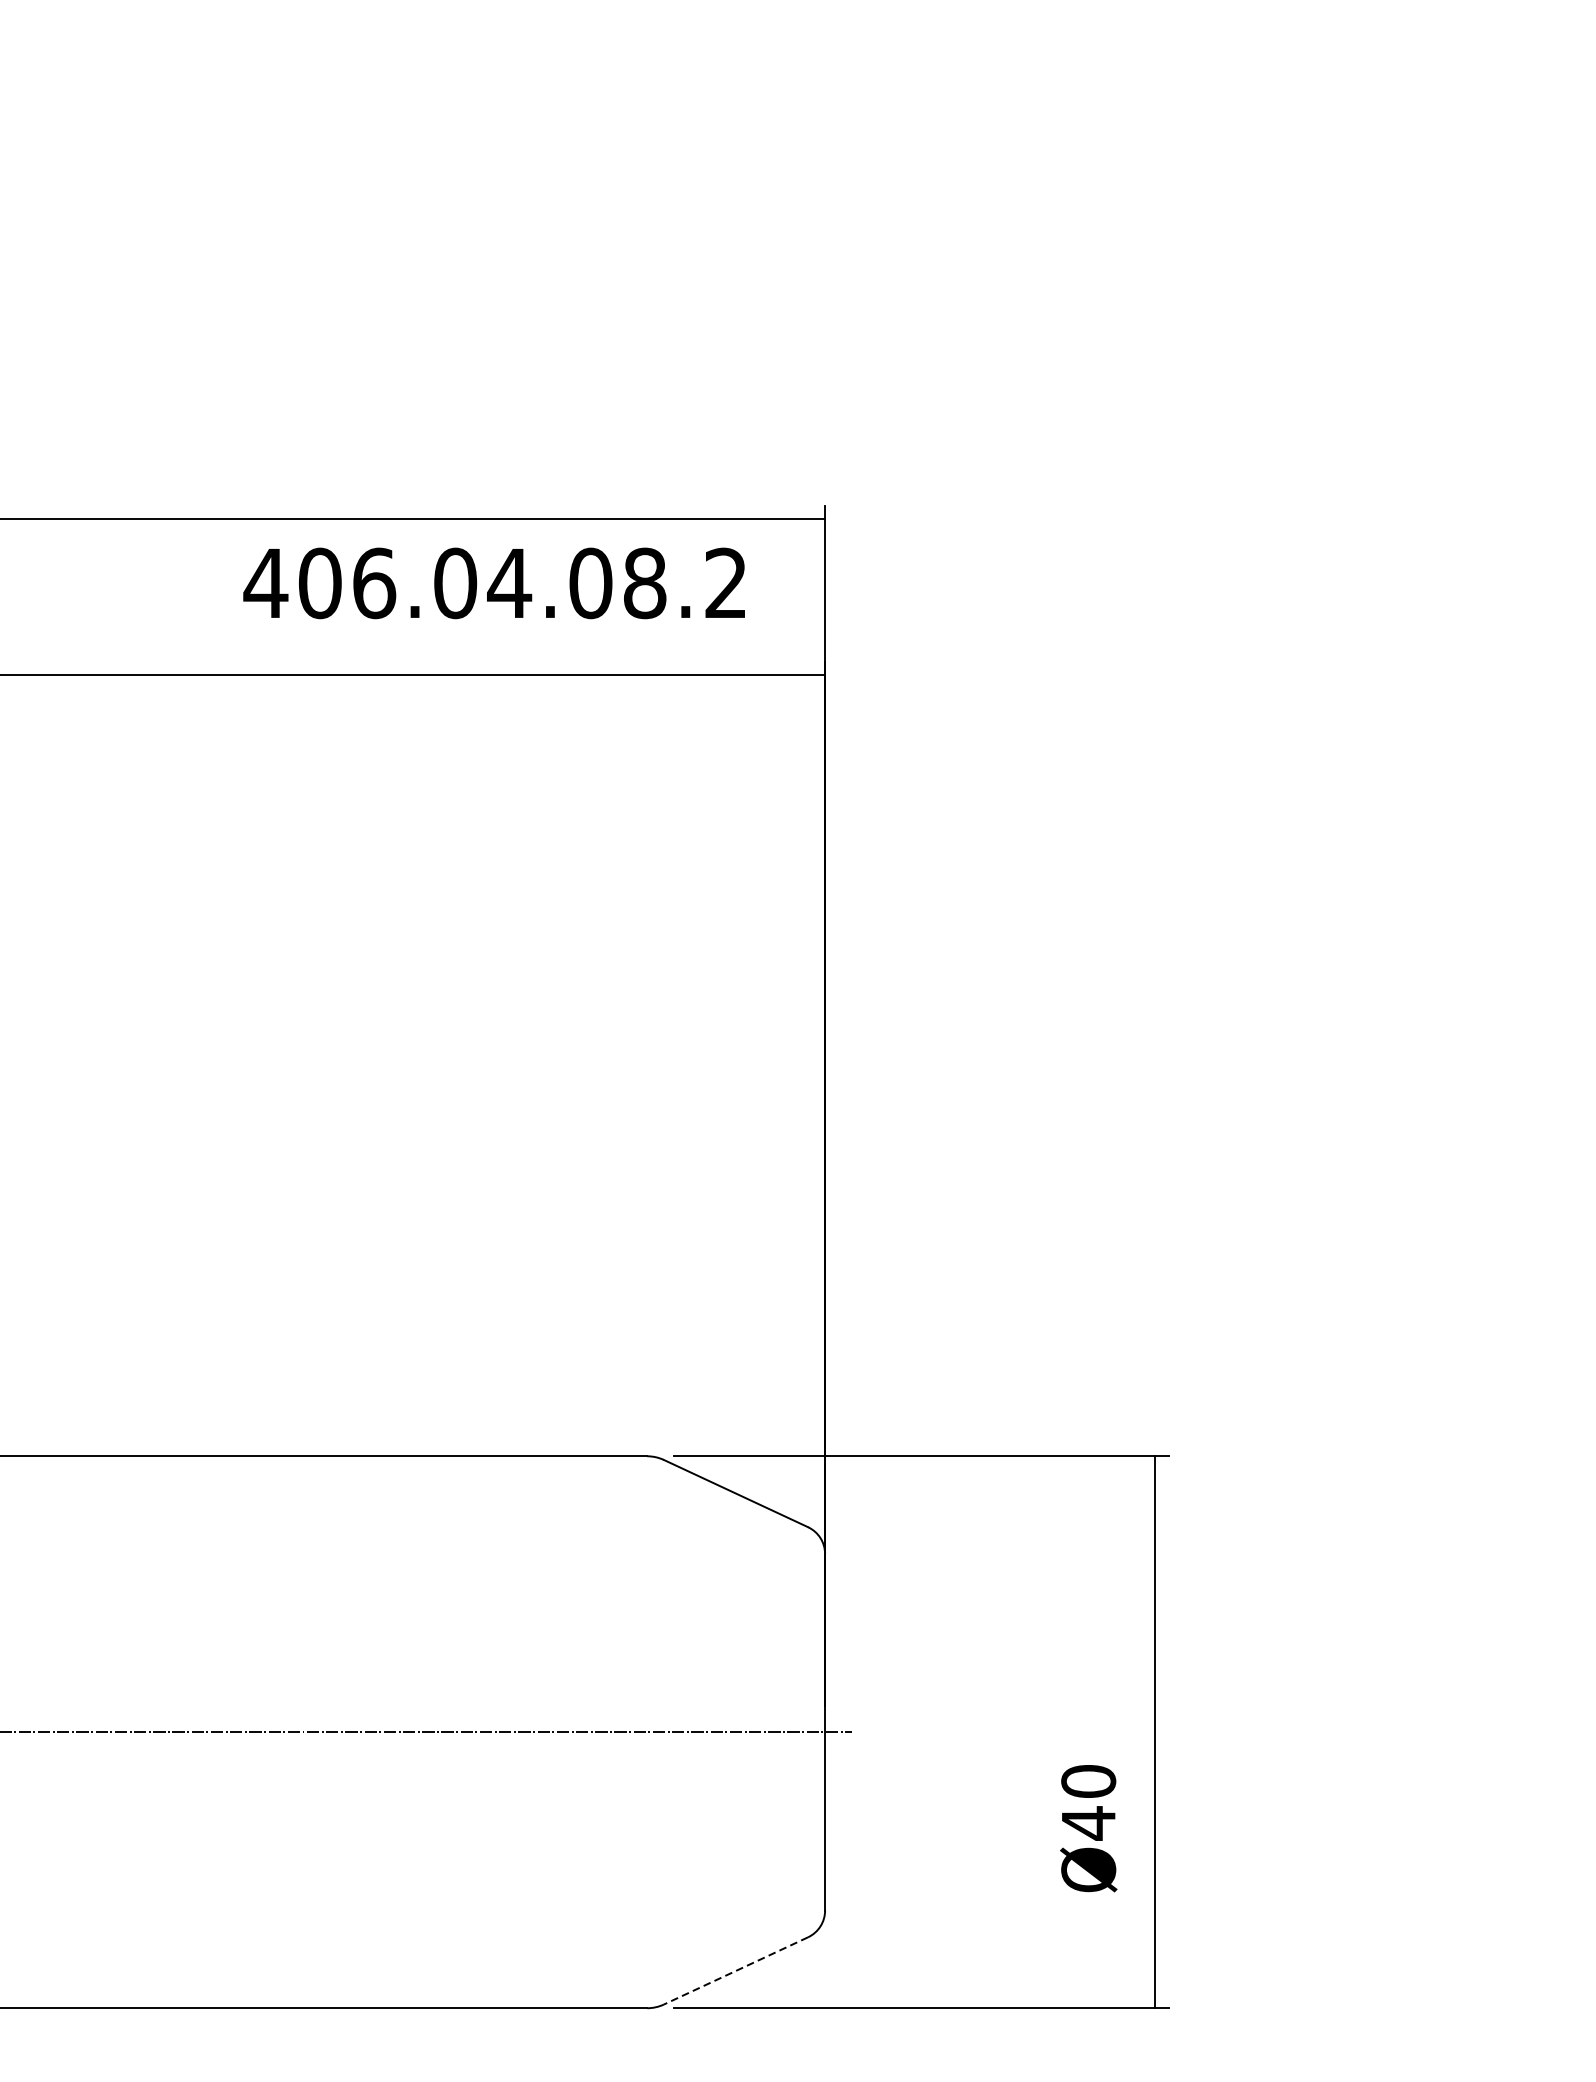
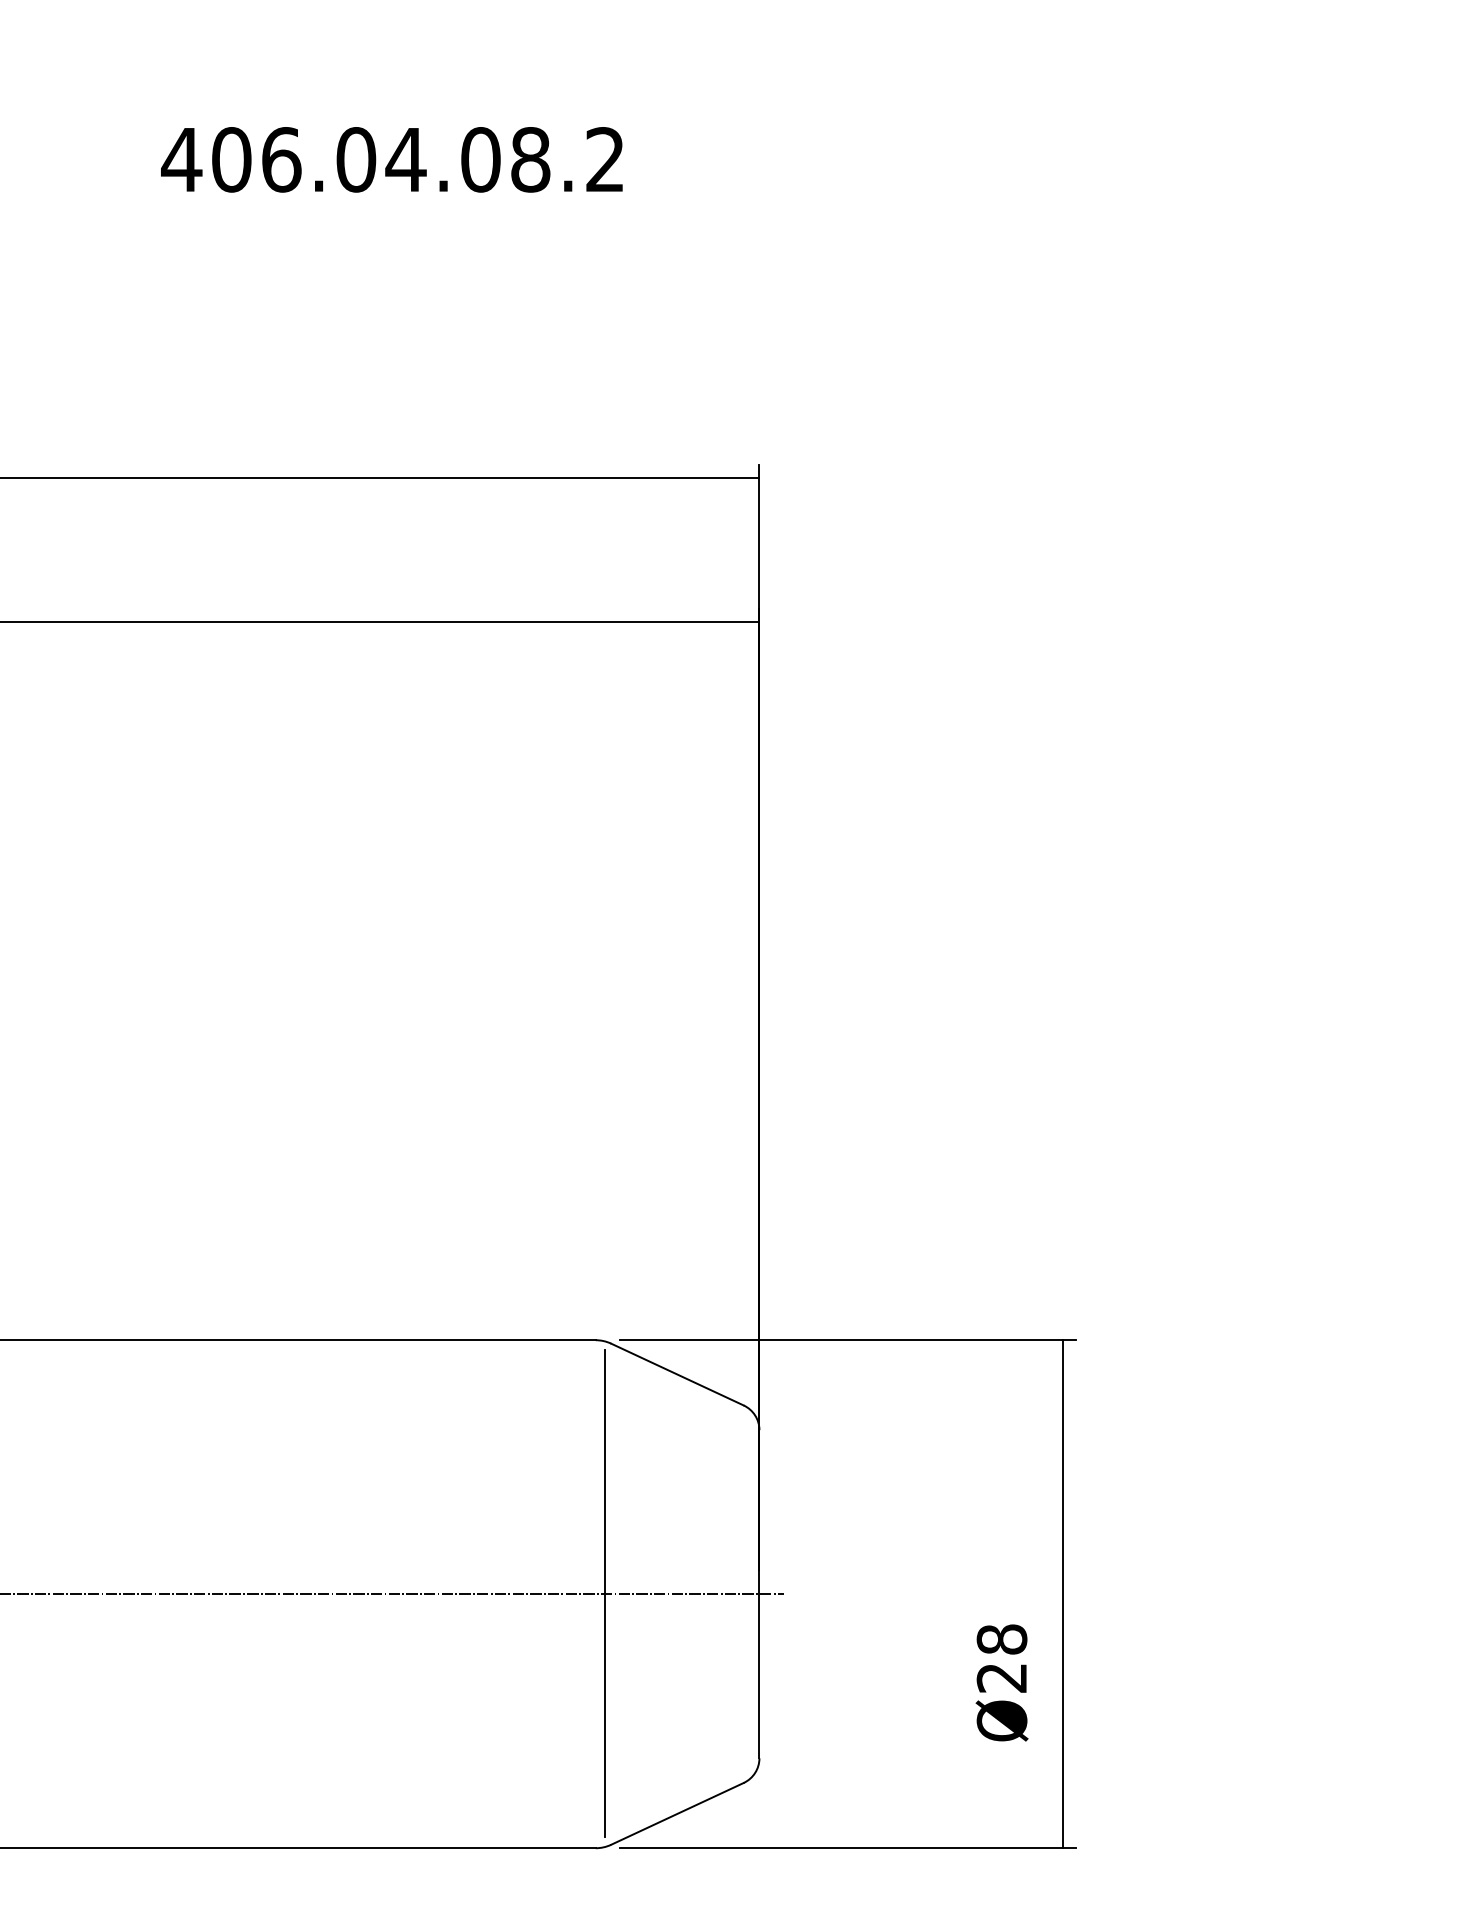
text: (493, 583) -> (391, 159), moved
line: (657, 1731) -> (605, 1593), added
text: (1088, 1803) -> (1001, 1659), Ø40 -> Ø28
line: (734, 1971) -> (676, 1814), dashed -> solid

